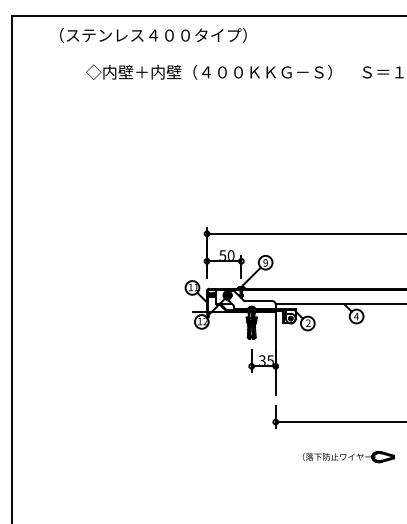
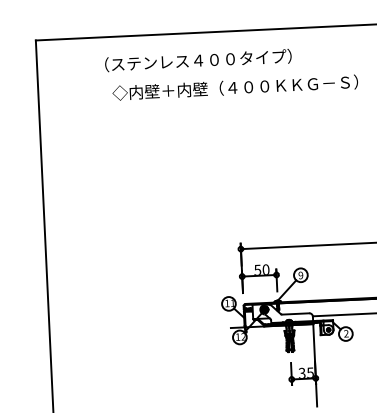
text: (153, 35) -> (198, 60), moved

